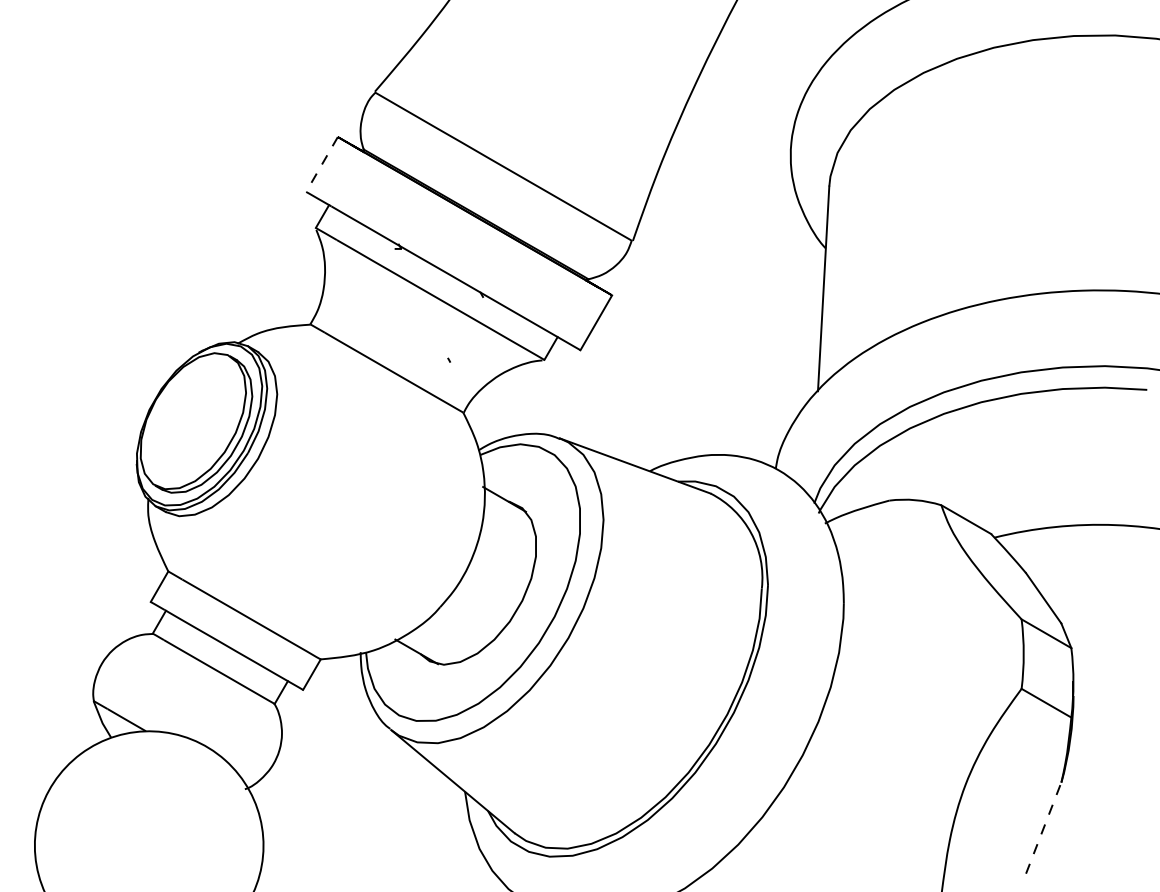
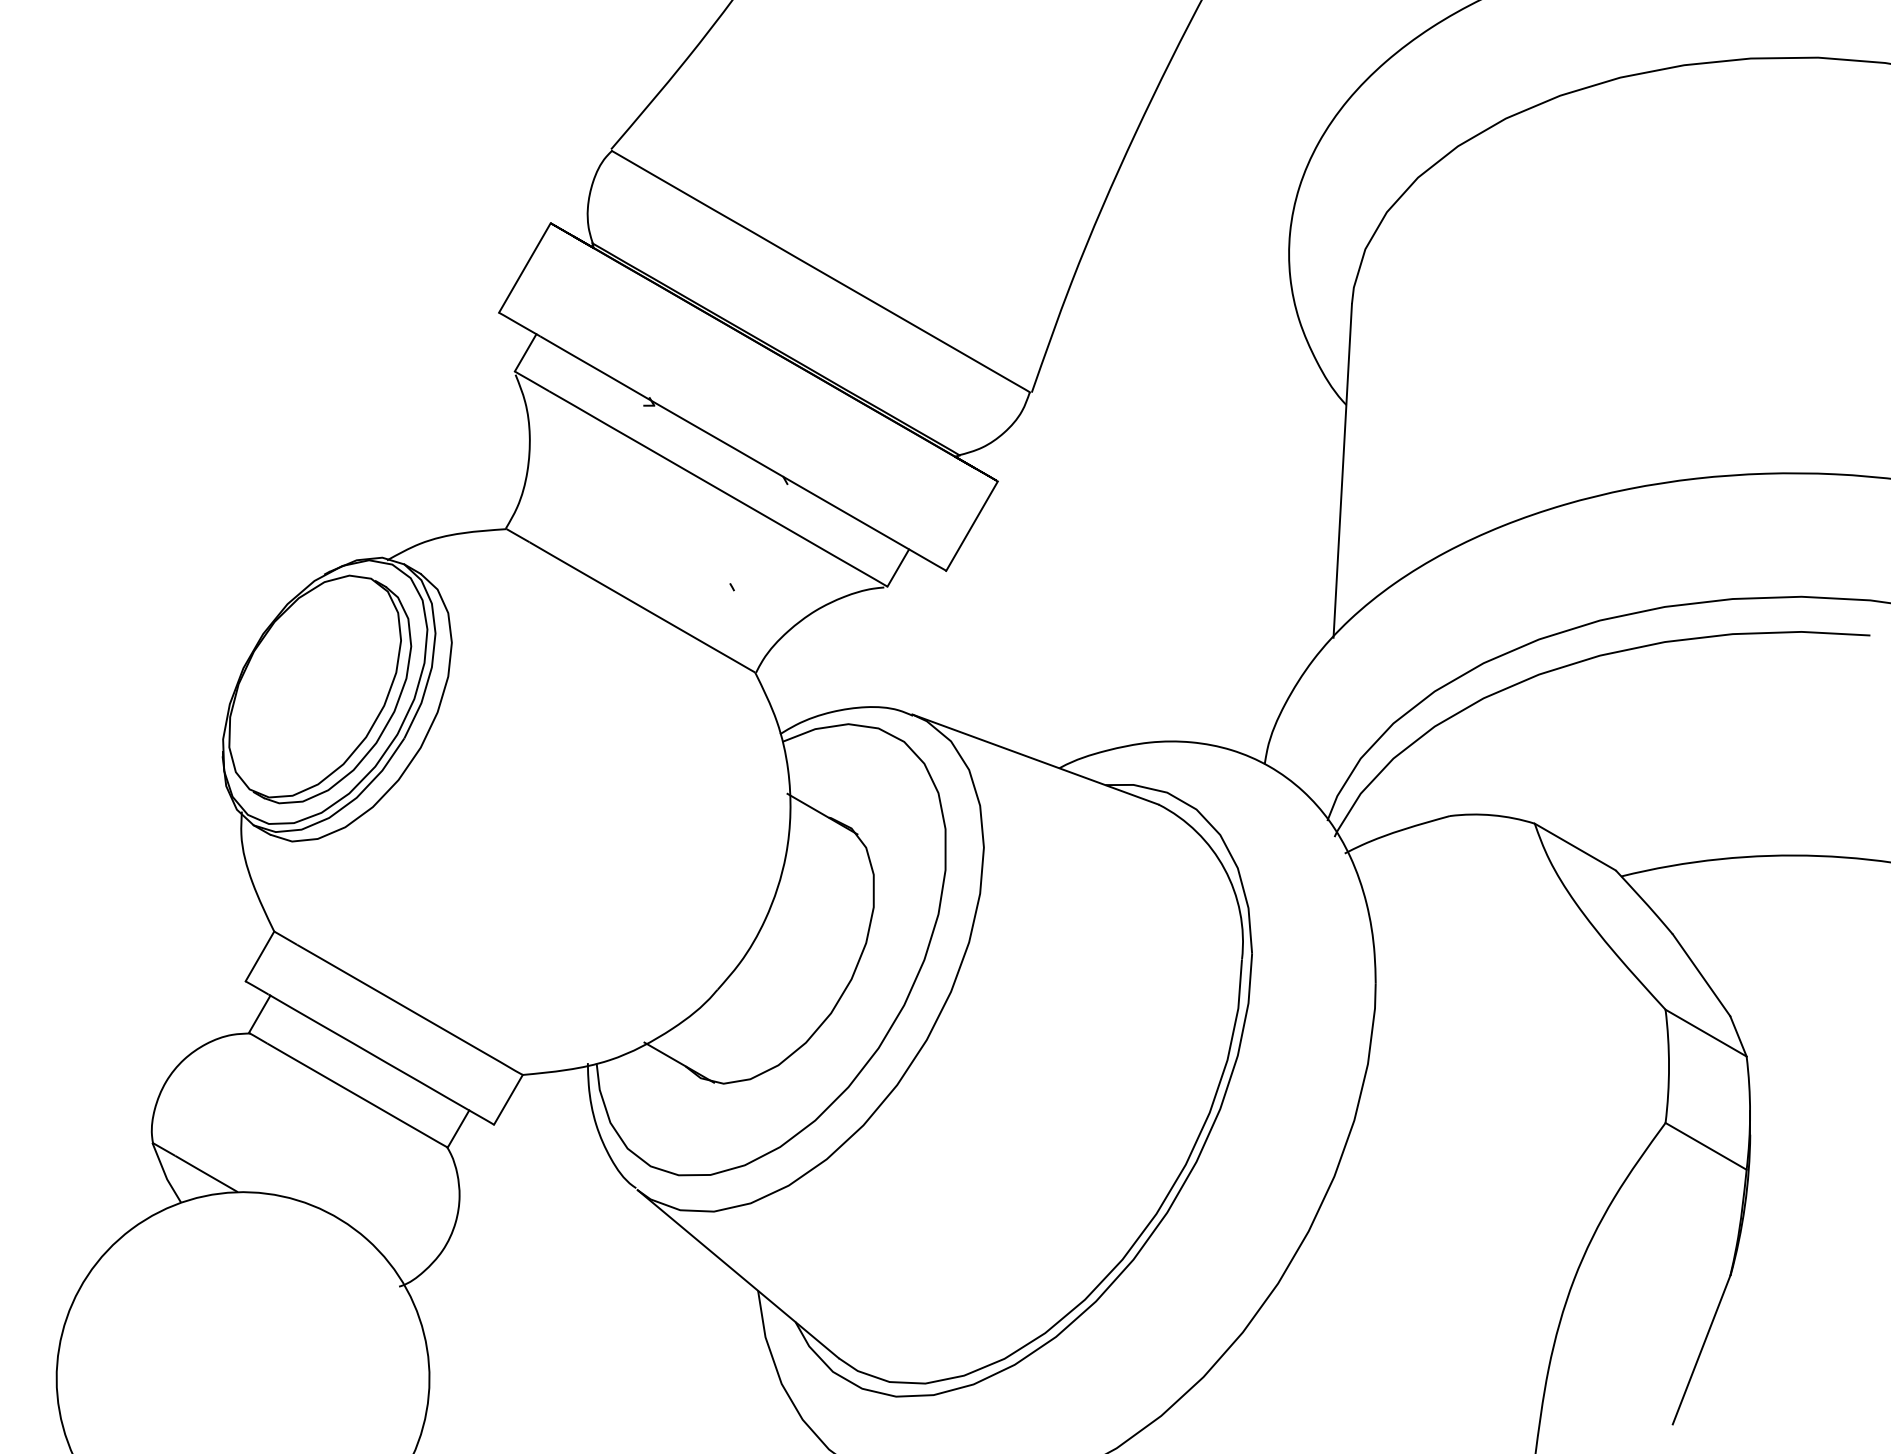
line: (322, 164) -> (525, 268), dashed -> solid
line: (1043, 828) -> (1701, 1350), dashed -> solid

